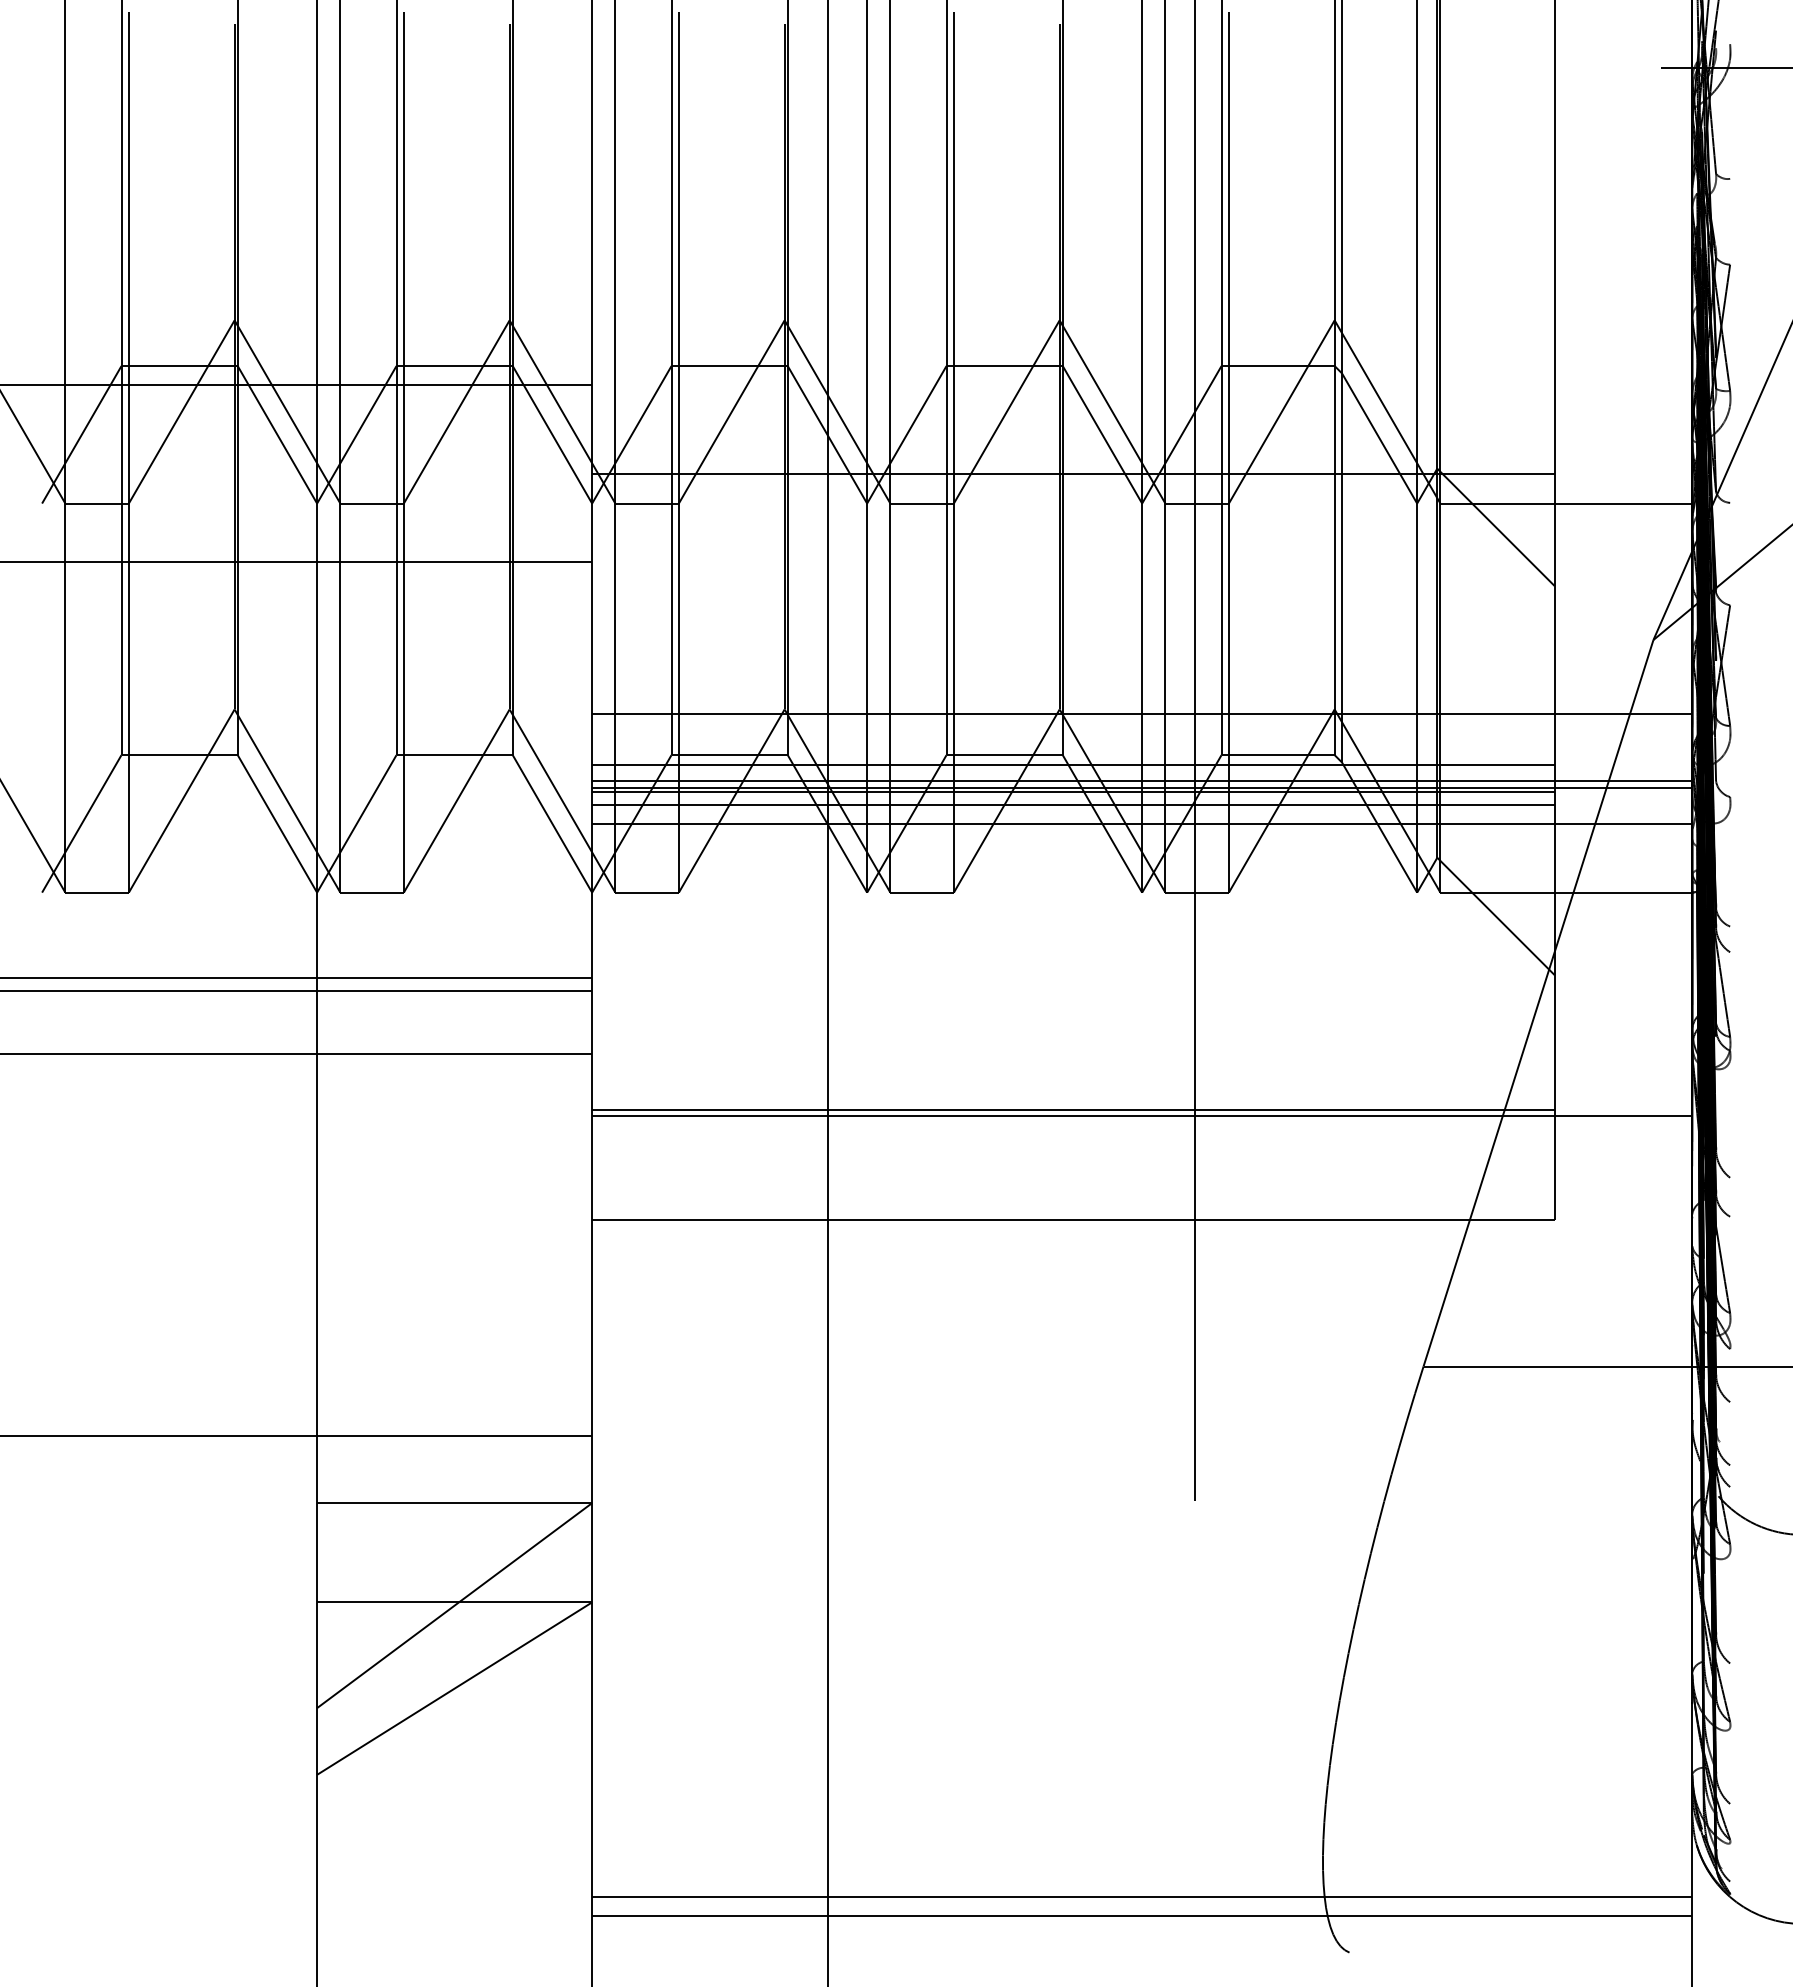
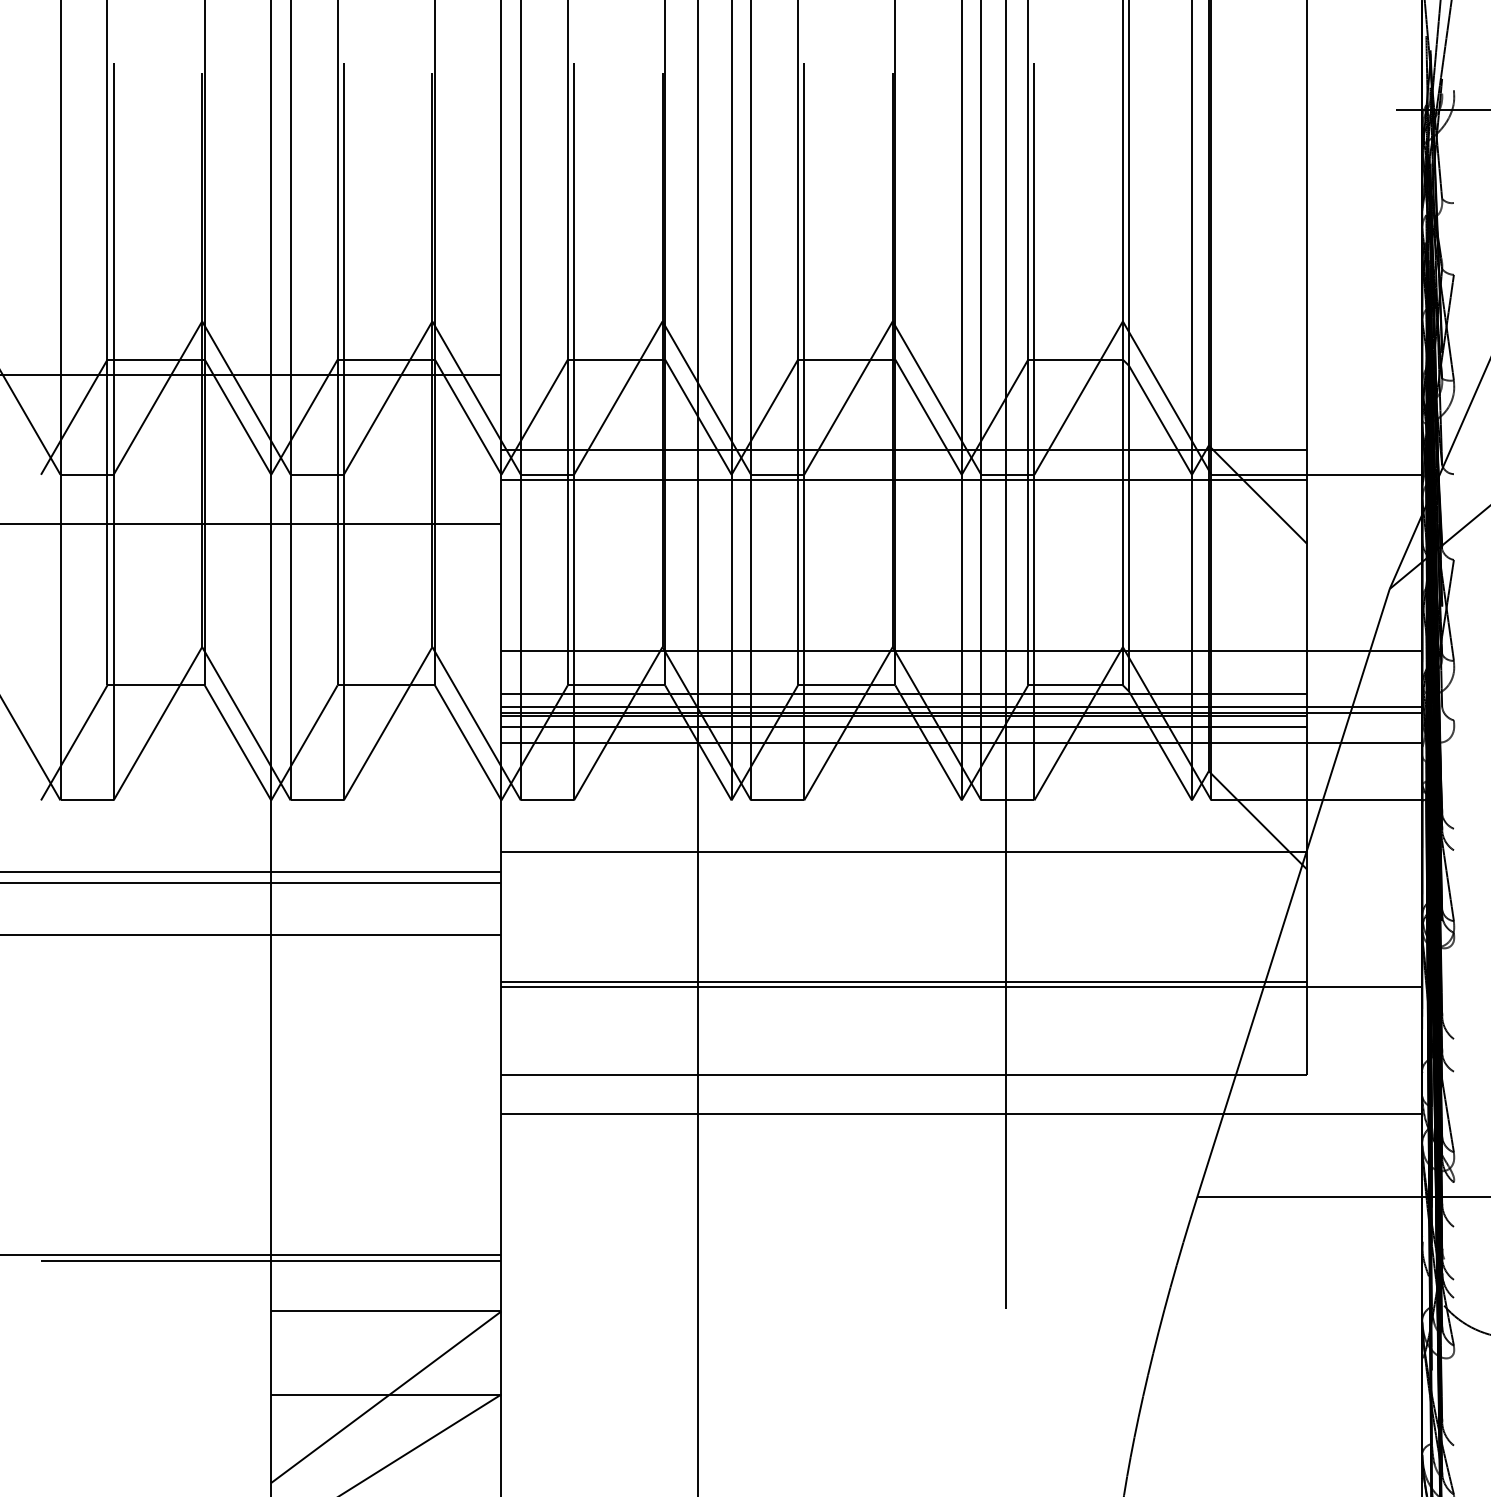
line: (1073, 509) -> (904, 479), added
line: (1073, 953) -> (904, 851), added
line: (1142, 1267) -> (962, 1114), added
line: (317, 1442) -> (271, 1260), added

